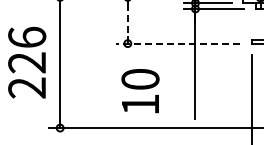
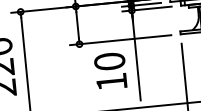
line: (127, 21) -> (77, 26), dashed -> solid
line: (177, 43) -> (120, 40), dashed -> solid
text: (140, 91) -> (110, 71), moved

